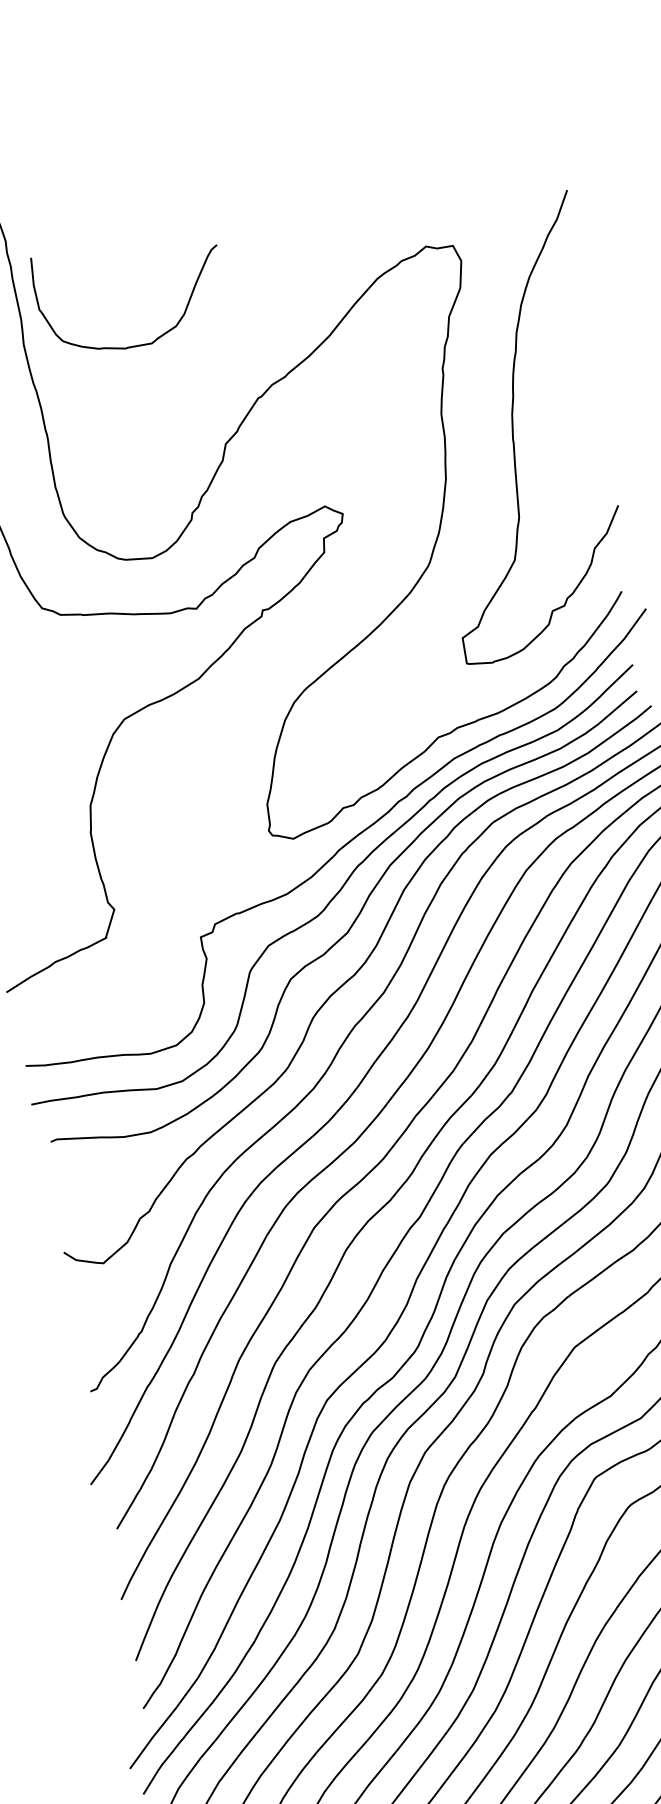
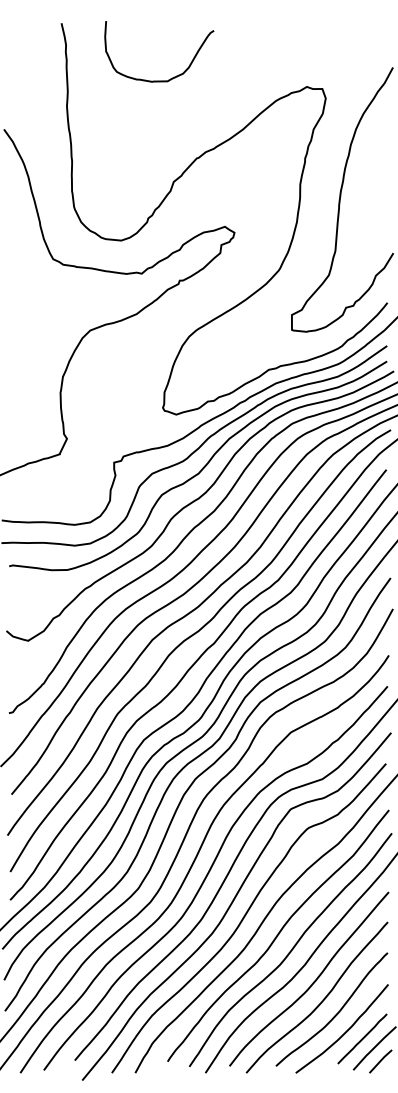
curve: (137, 344) -> (159, 80), moved

